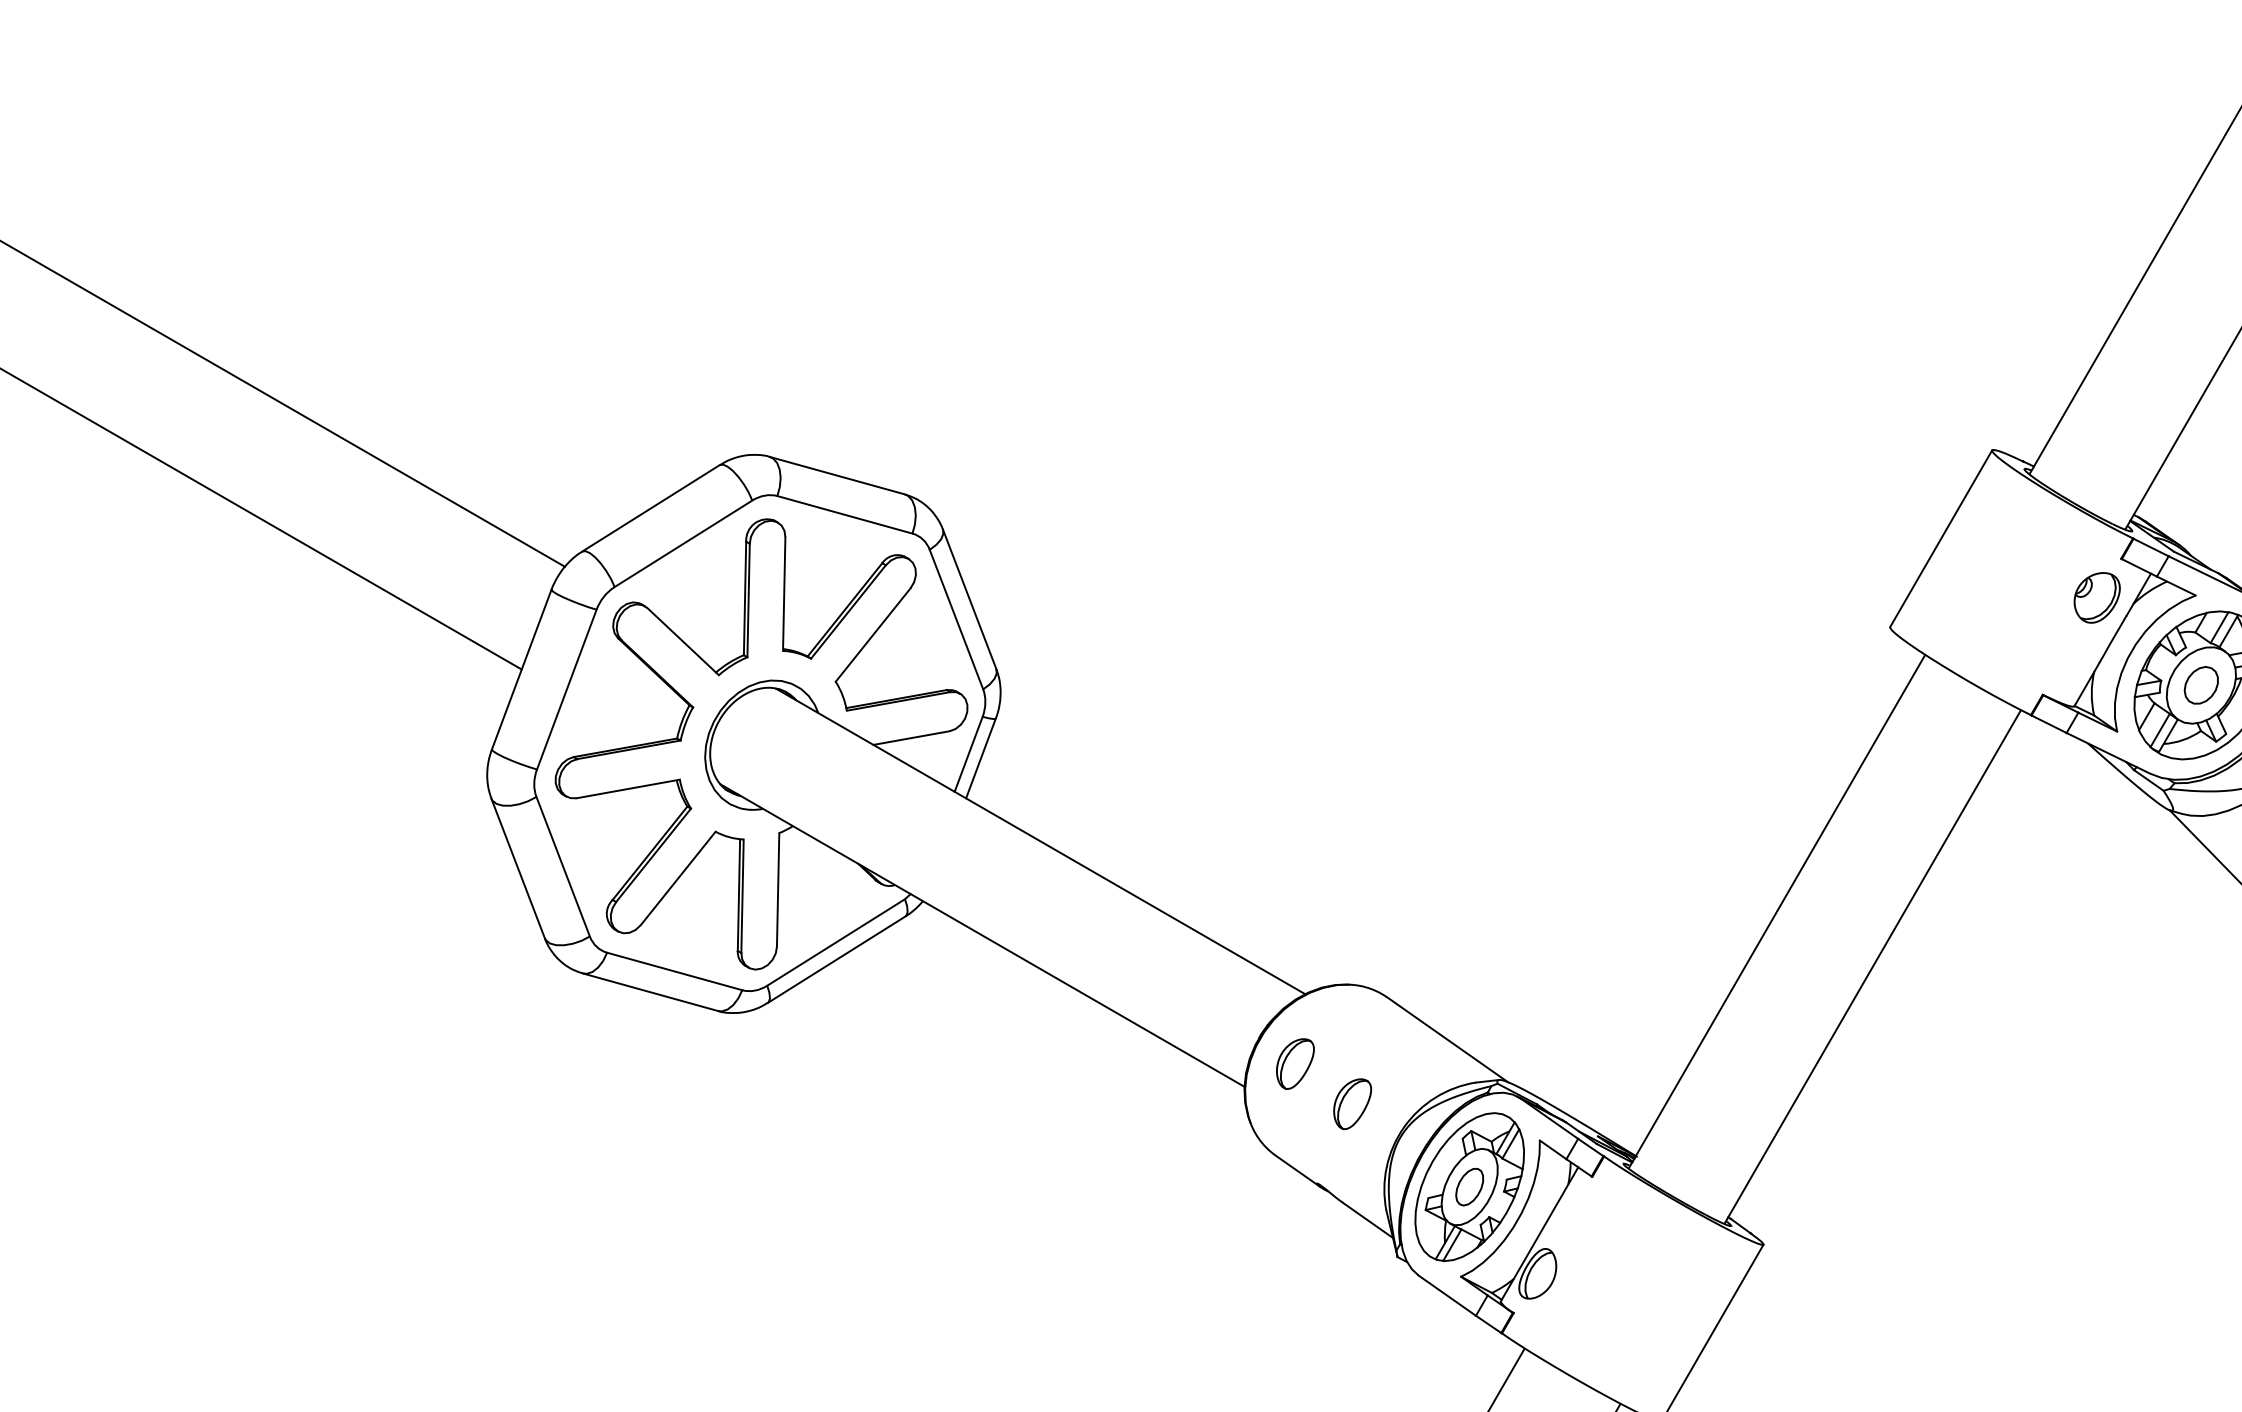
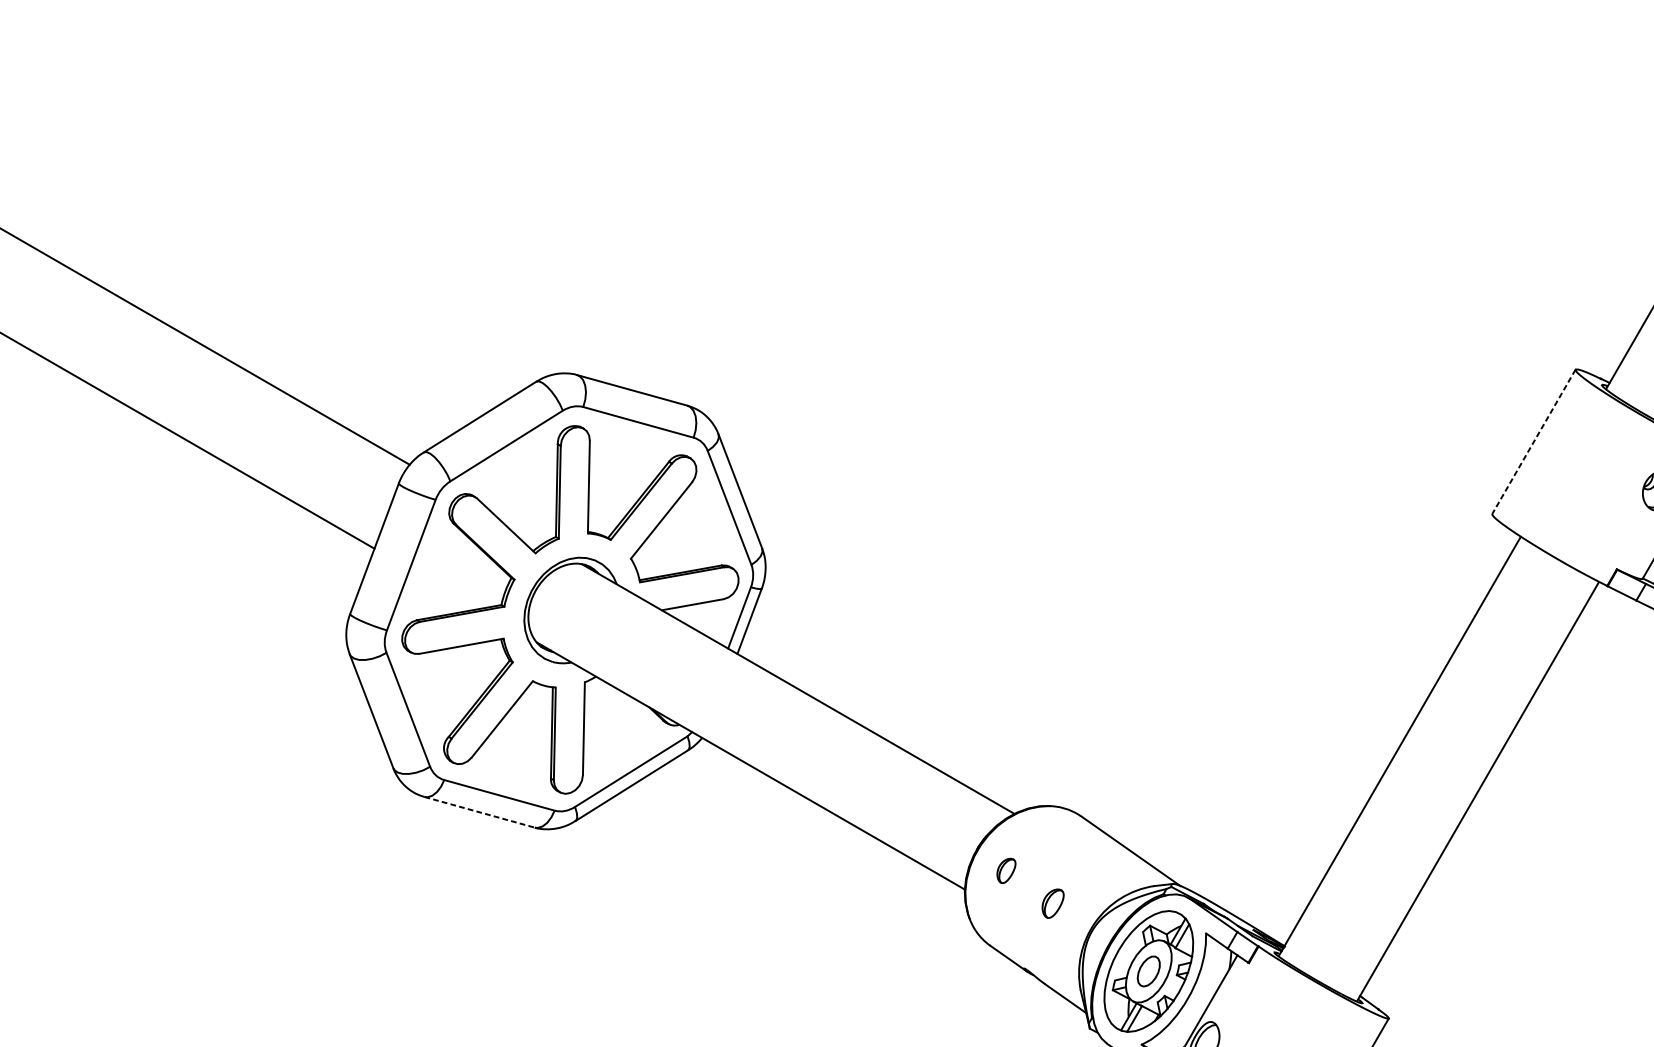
line: (1940, 539) -> (1533, 442), solid -> dashed
line: (650, 992) -> (479, 812), solid -> dashed
part: (1295, 1063) -> (1006, 870), size x0.6
part: (1352, 1103) -> (1053, 903), size x0.7

